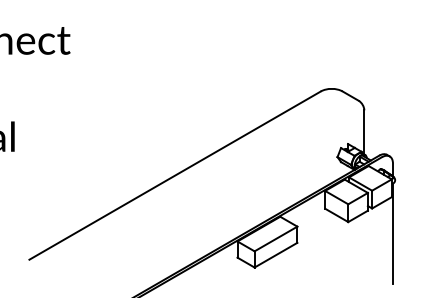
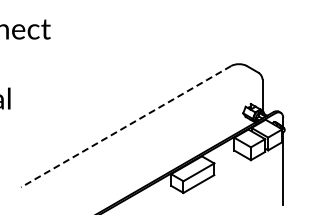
line: (174, 175) -> (125, 126), solid -> dashed

